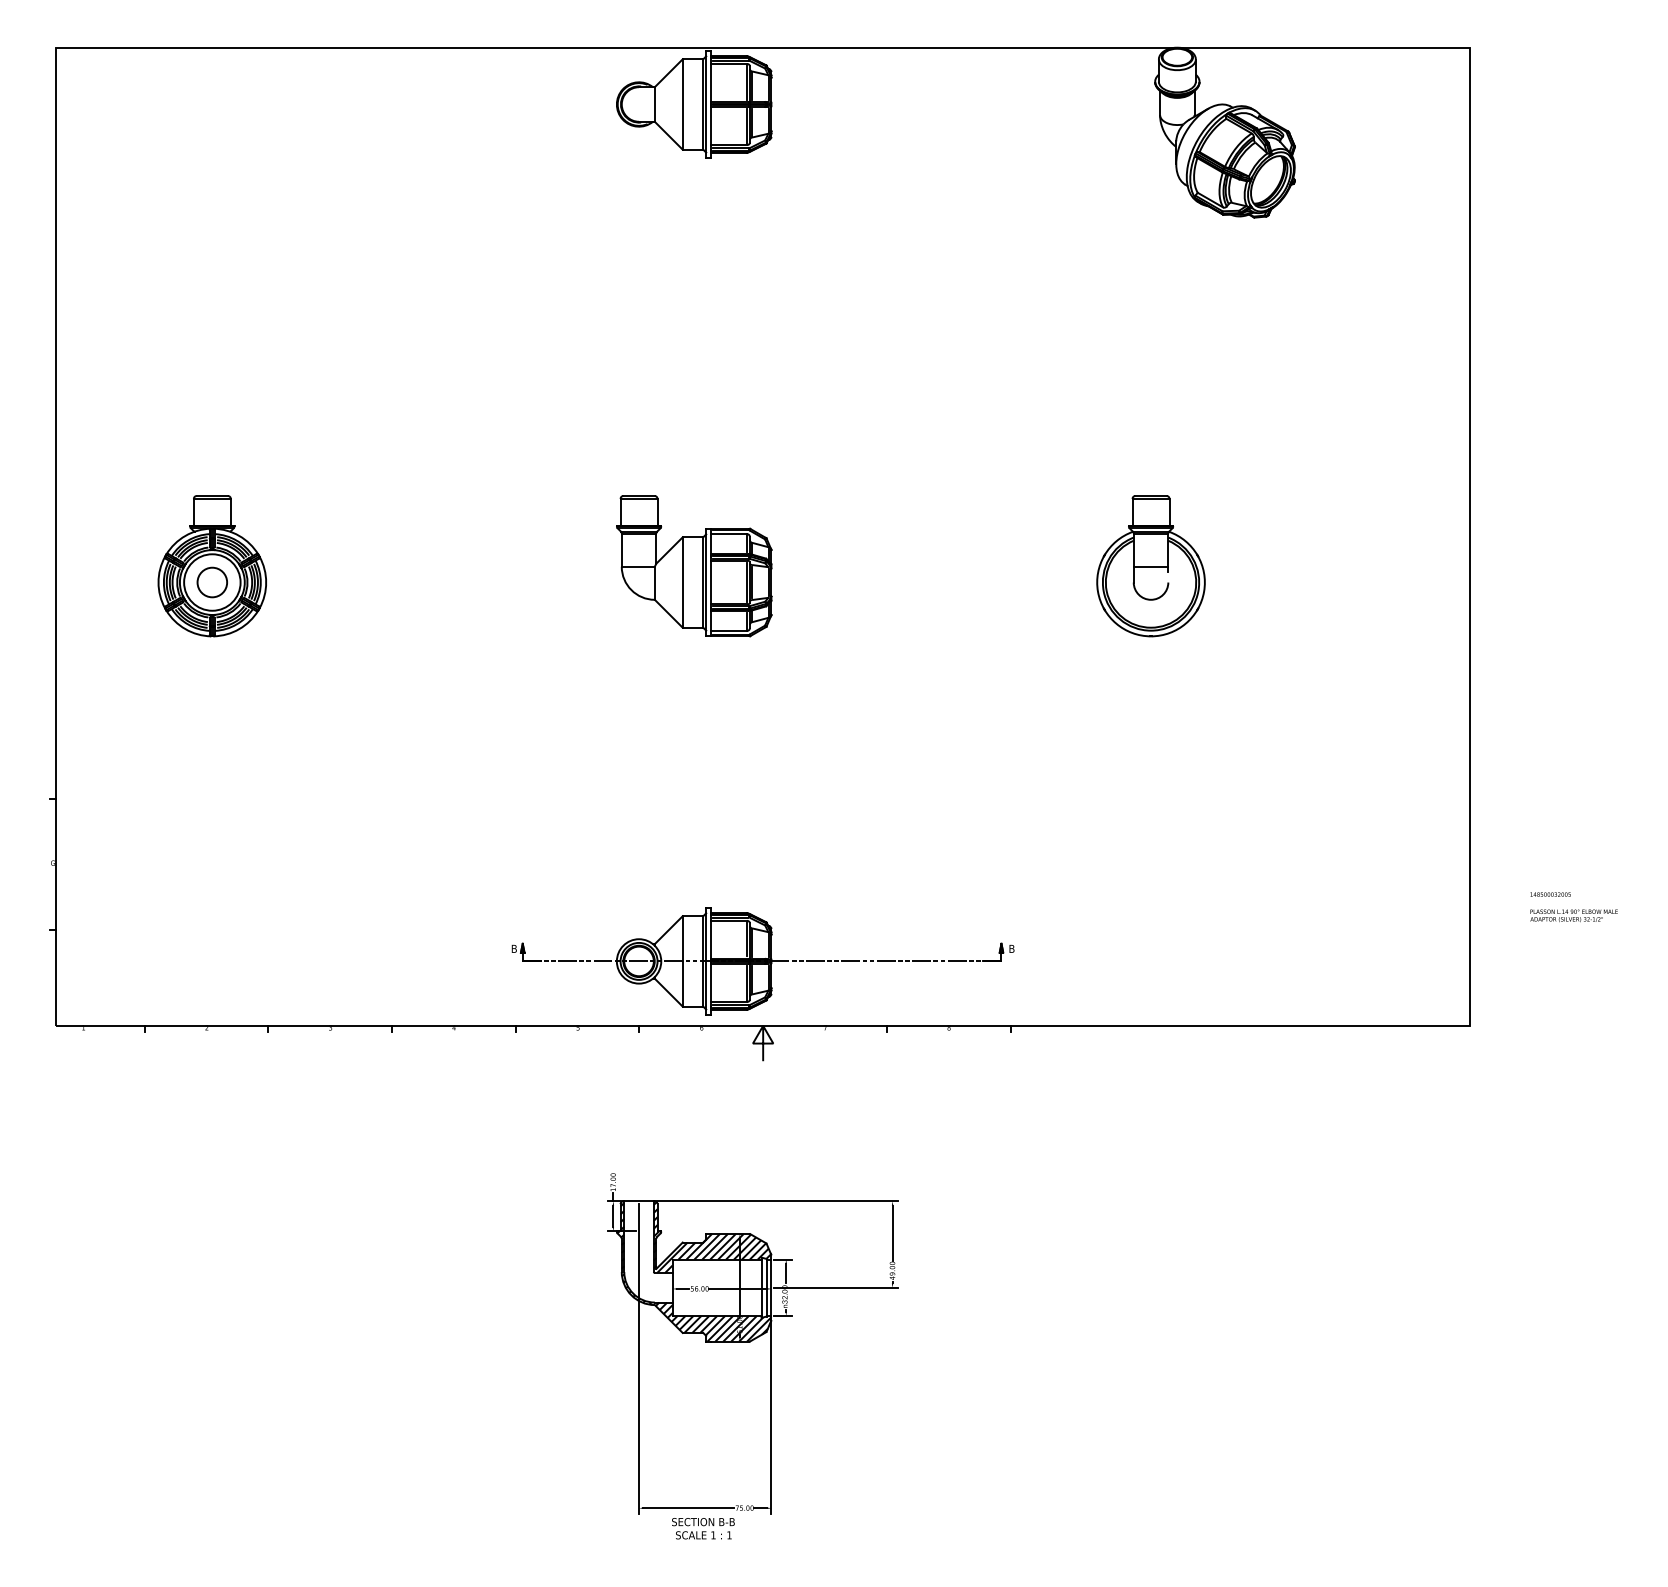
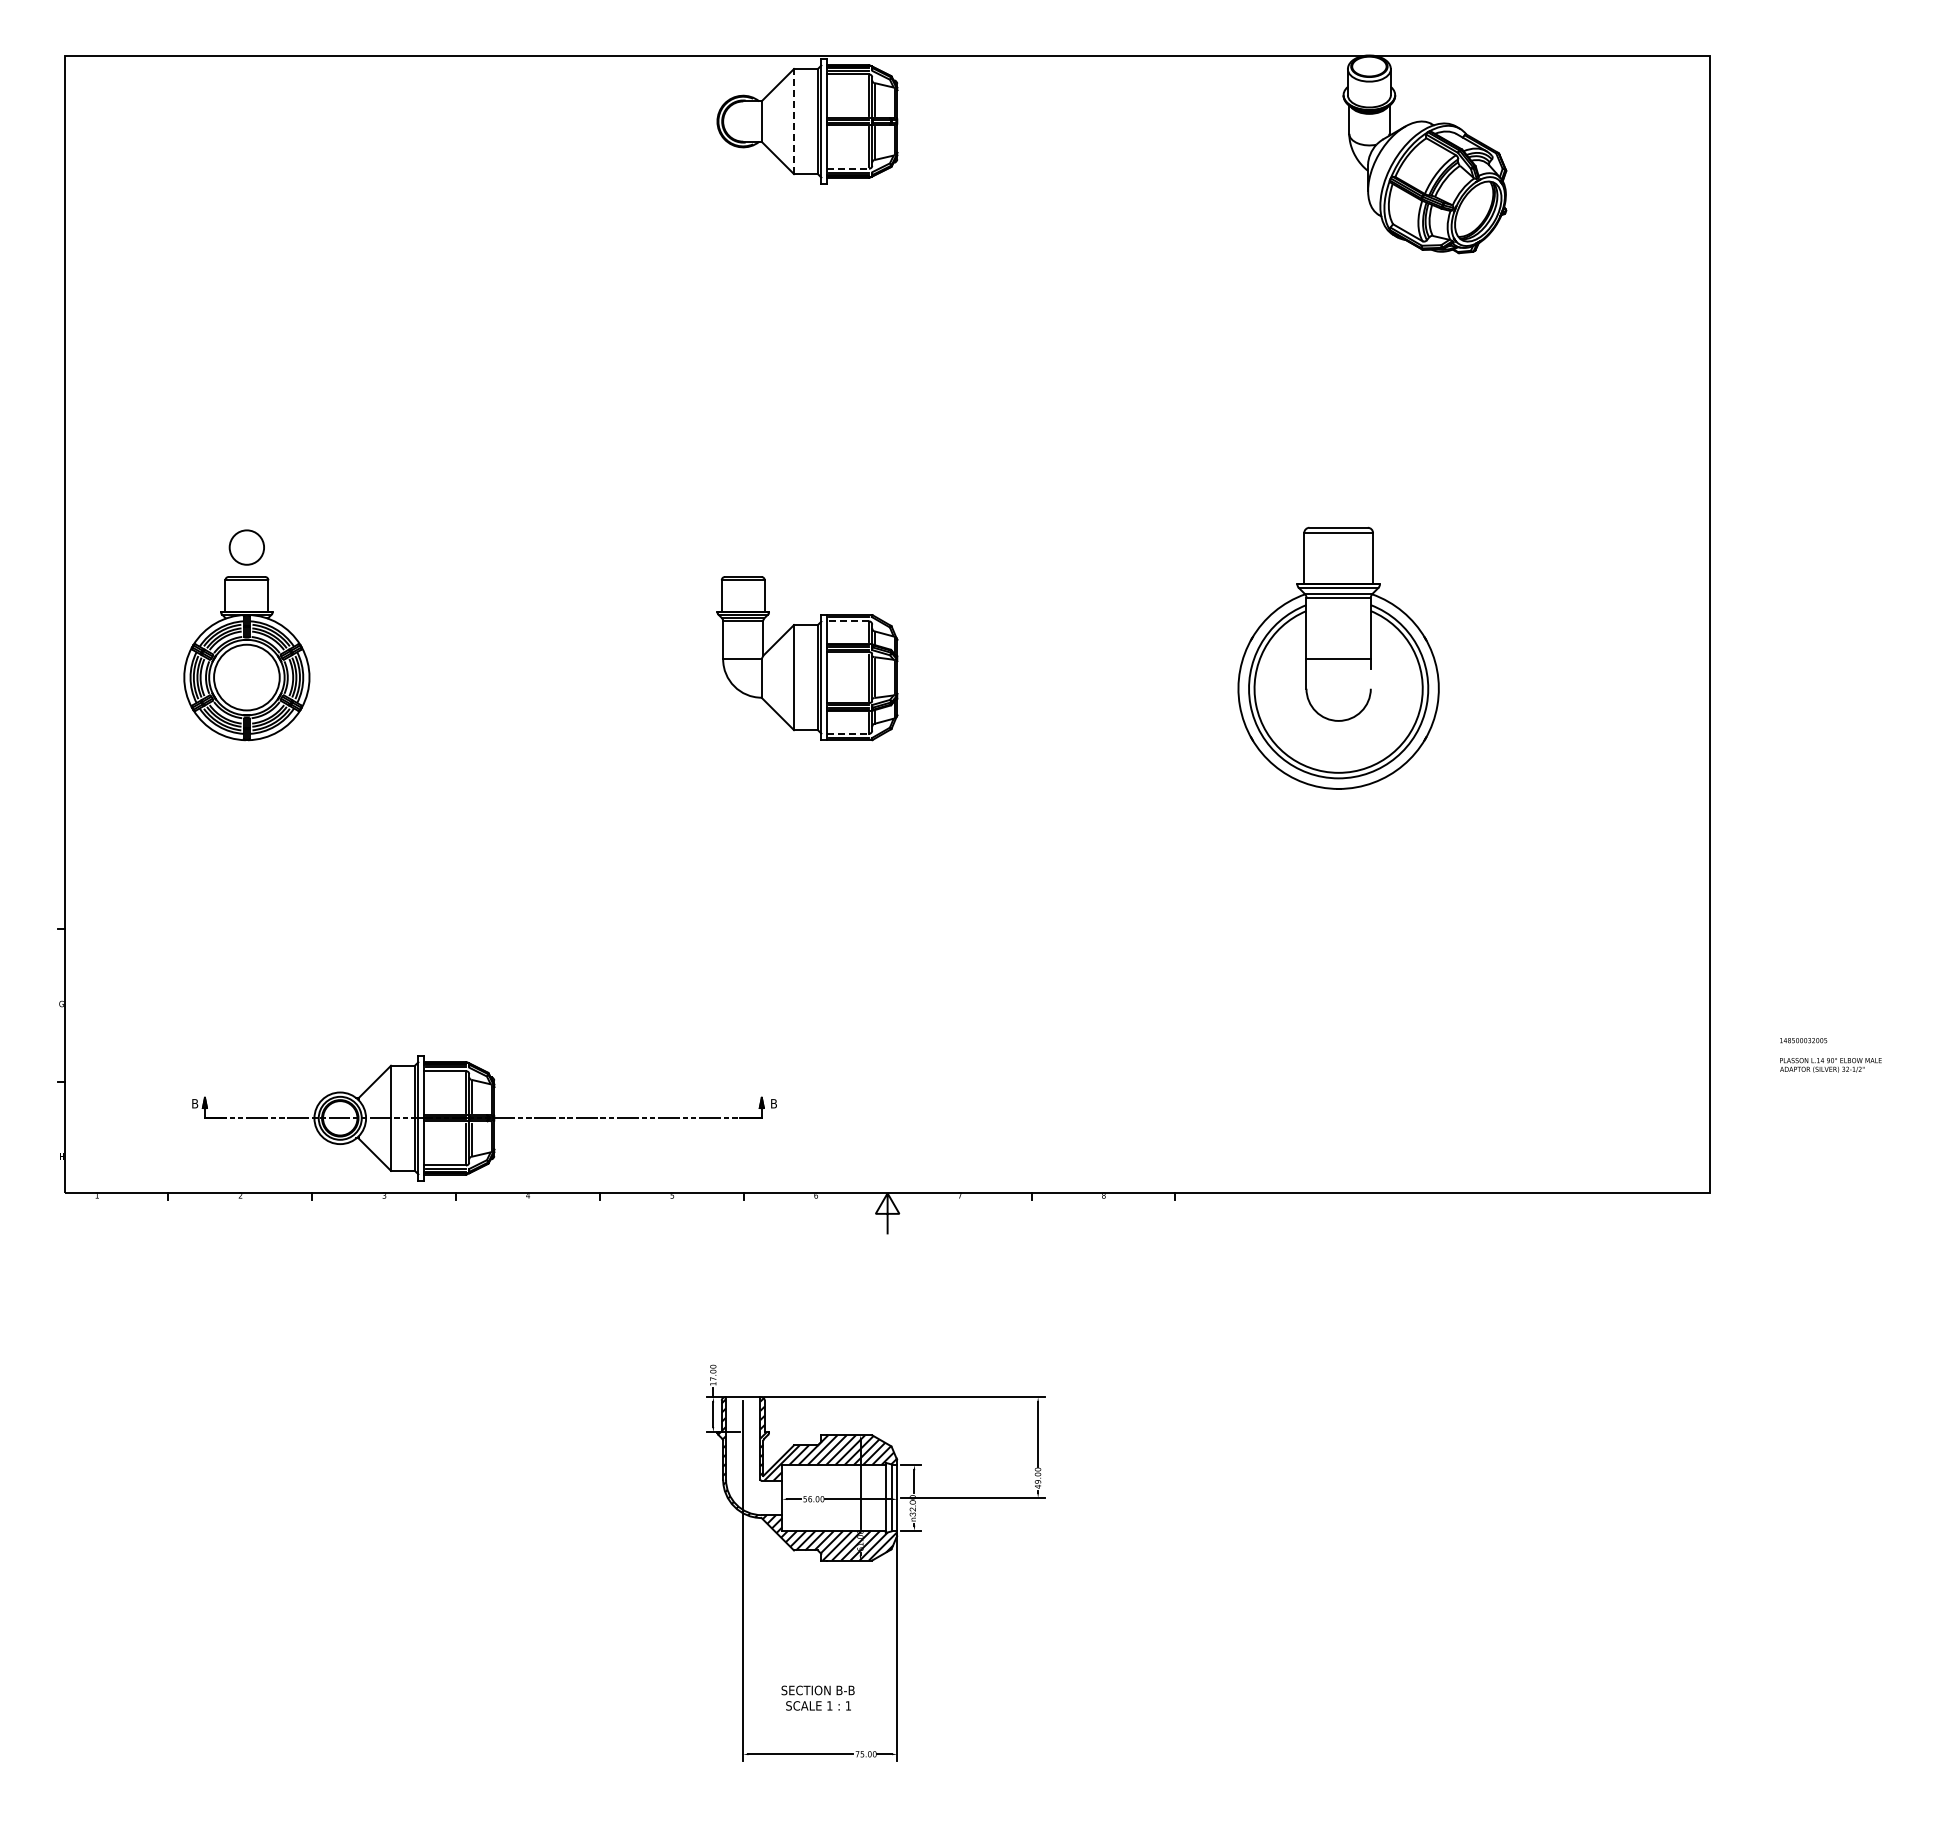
line: (683, 104) -> (794, 121), solid -> dashed
line: (729, 144) -> (848, 168), solid -> dashed
line: (729, 534) -> (848, 621), solid -> dashed
part: (1150, 566) -> (1338, 658), size x1.6
circle: (212, 582) -> (246, 547), moved
line: (729, 630) -> (848, 733), solid -> dashed
part: (763, 961) -> (484, 1118), moved
text: (702, 1528) -> (817, 1697), moved

